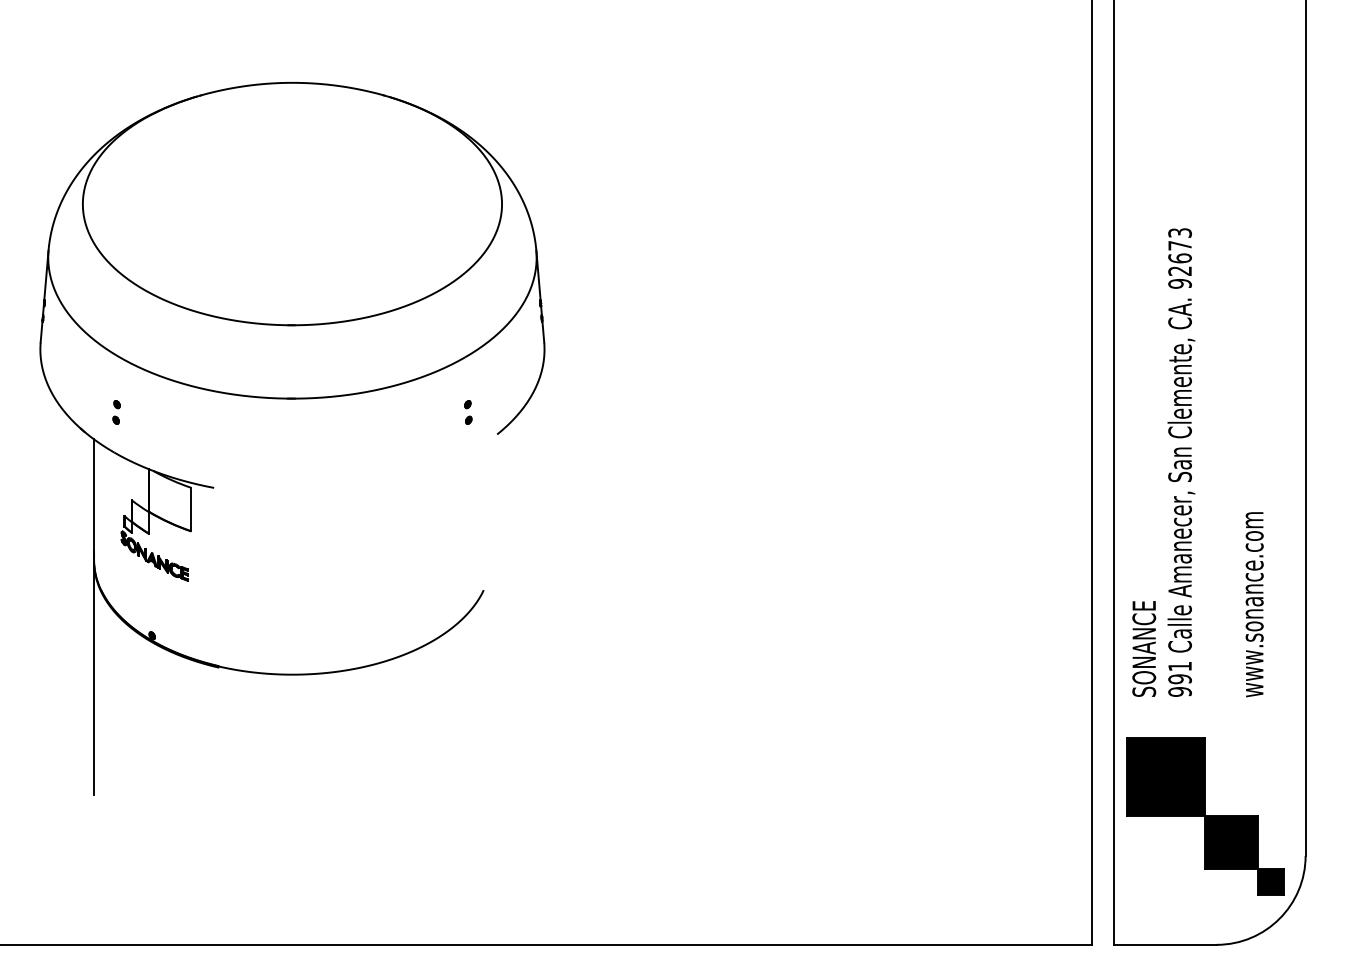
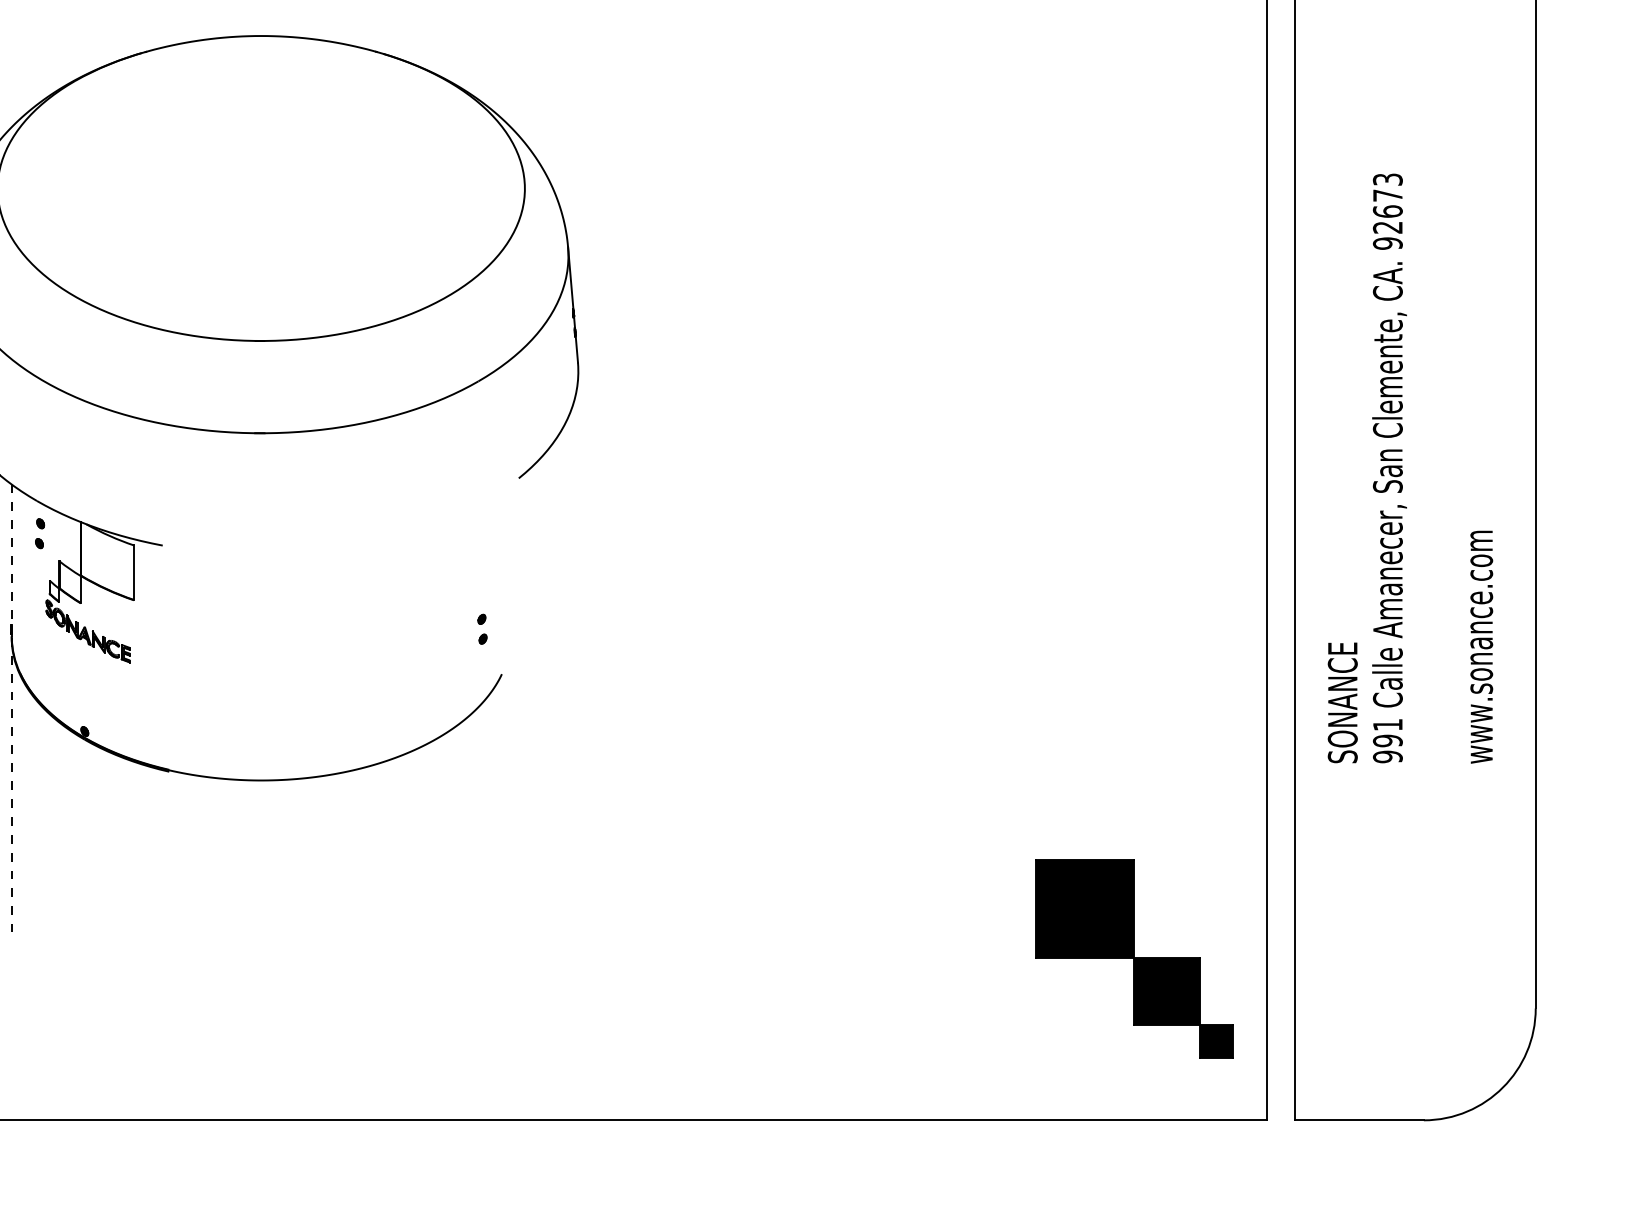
part: (116, 412) -> (39, 533), moved
part: (468, 412) -> (482, 629), moved
text: (1197, 462) -> (1409, 468), moved
line: (94, 495) -> (12, 555), solid -> dashed
line: (94, 678) -> (12, 785), solid -> dashed
part: (1205, 816) -> (1134, 958), moved

